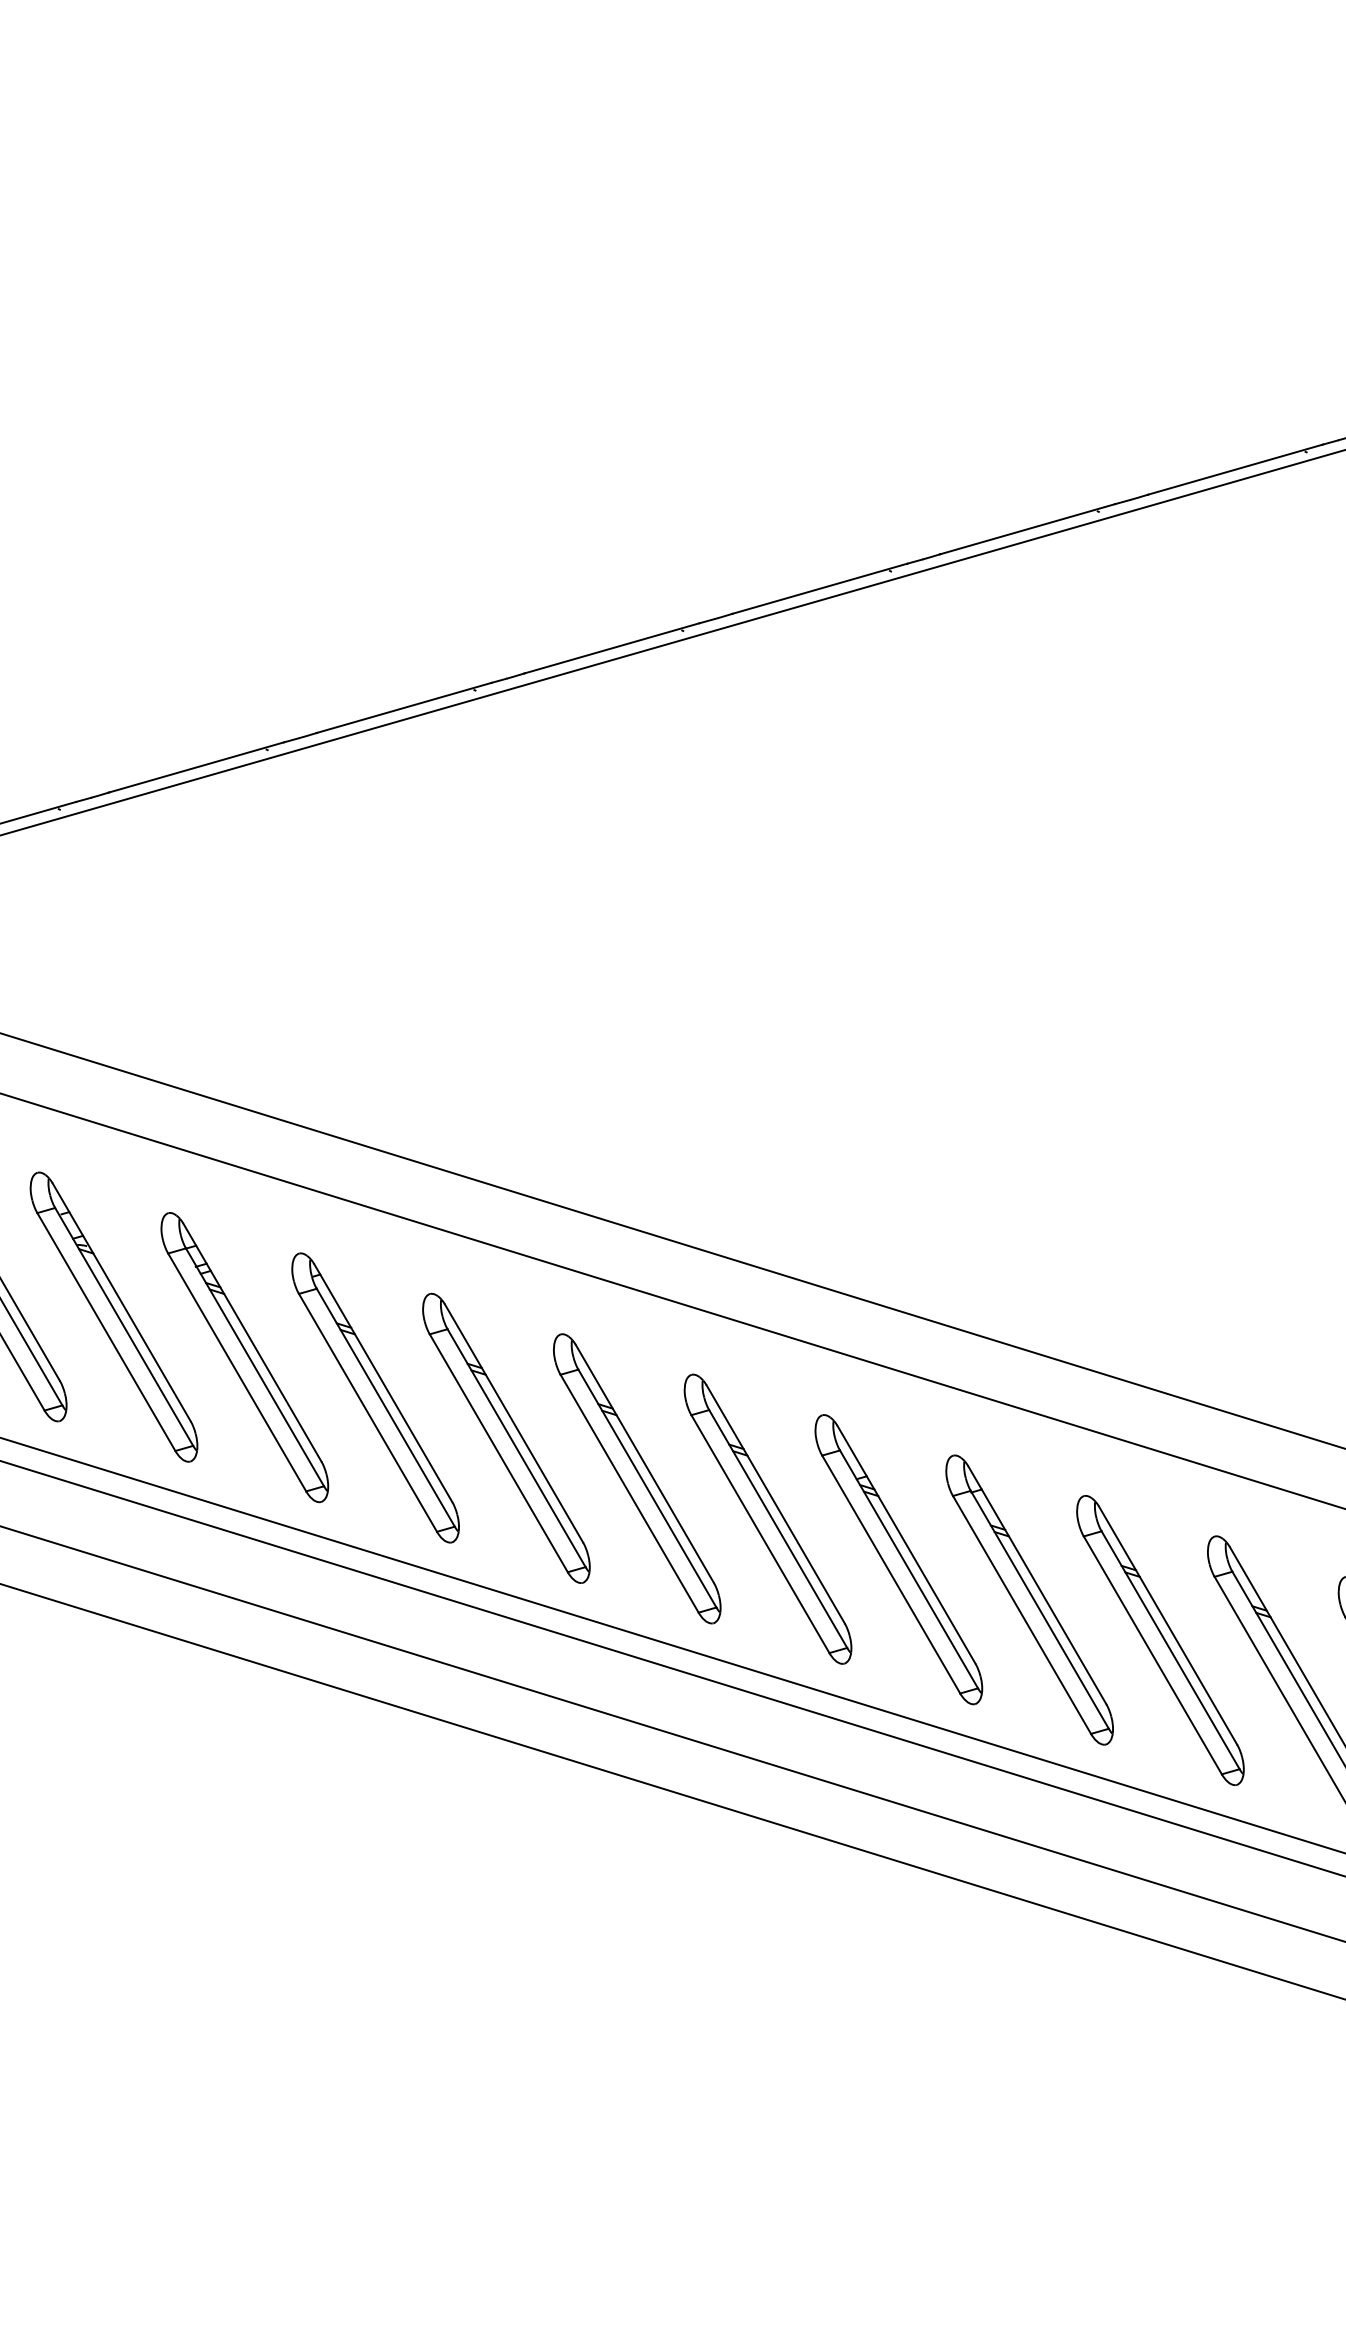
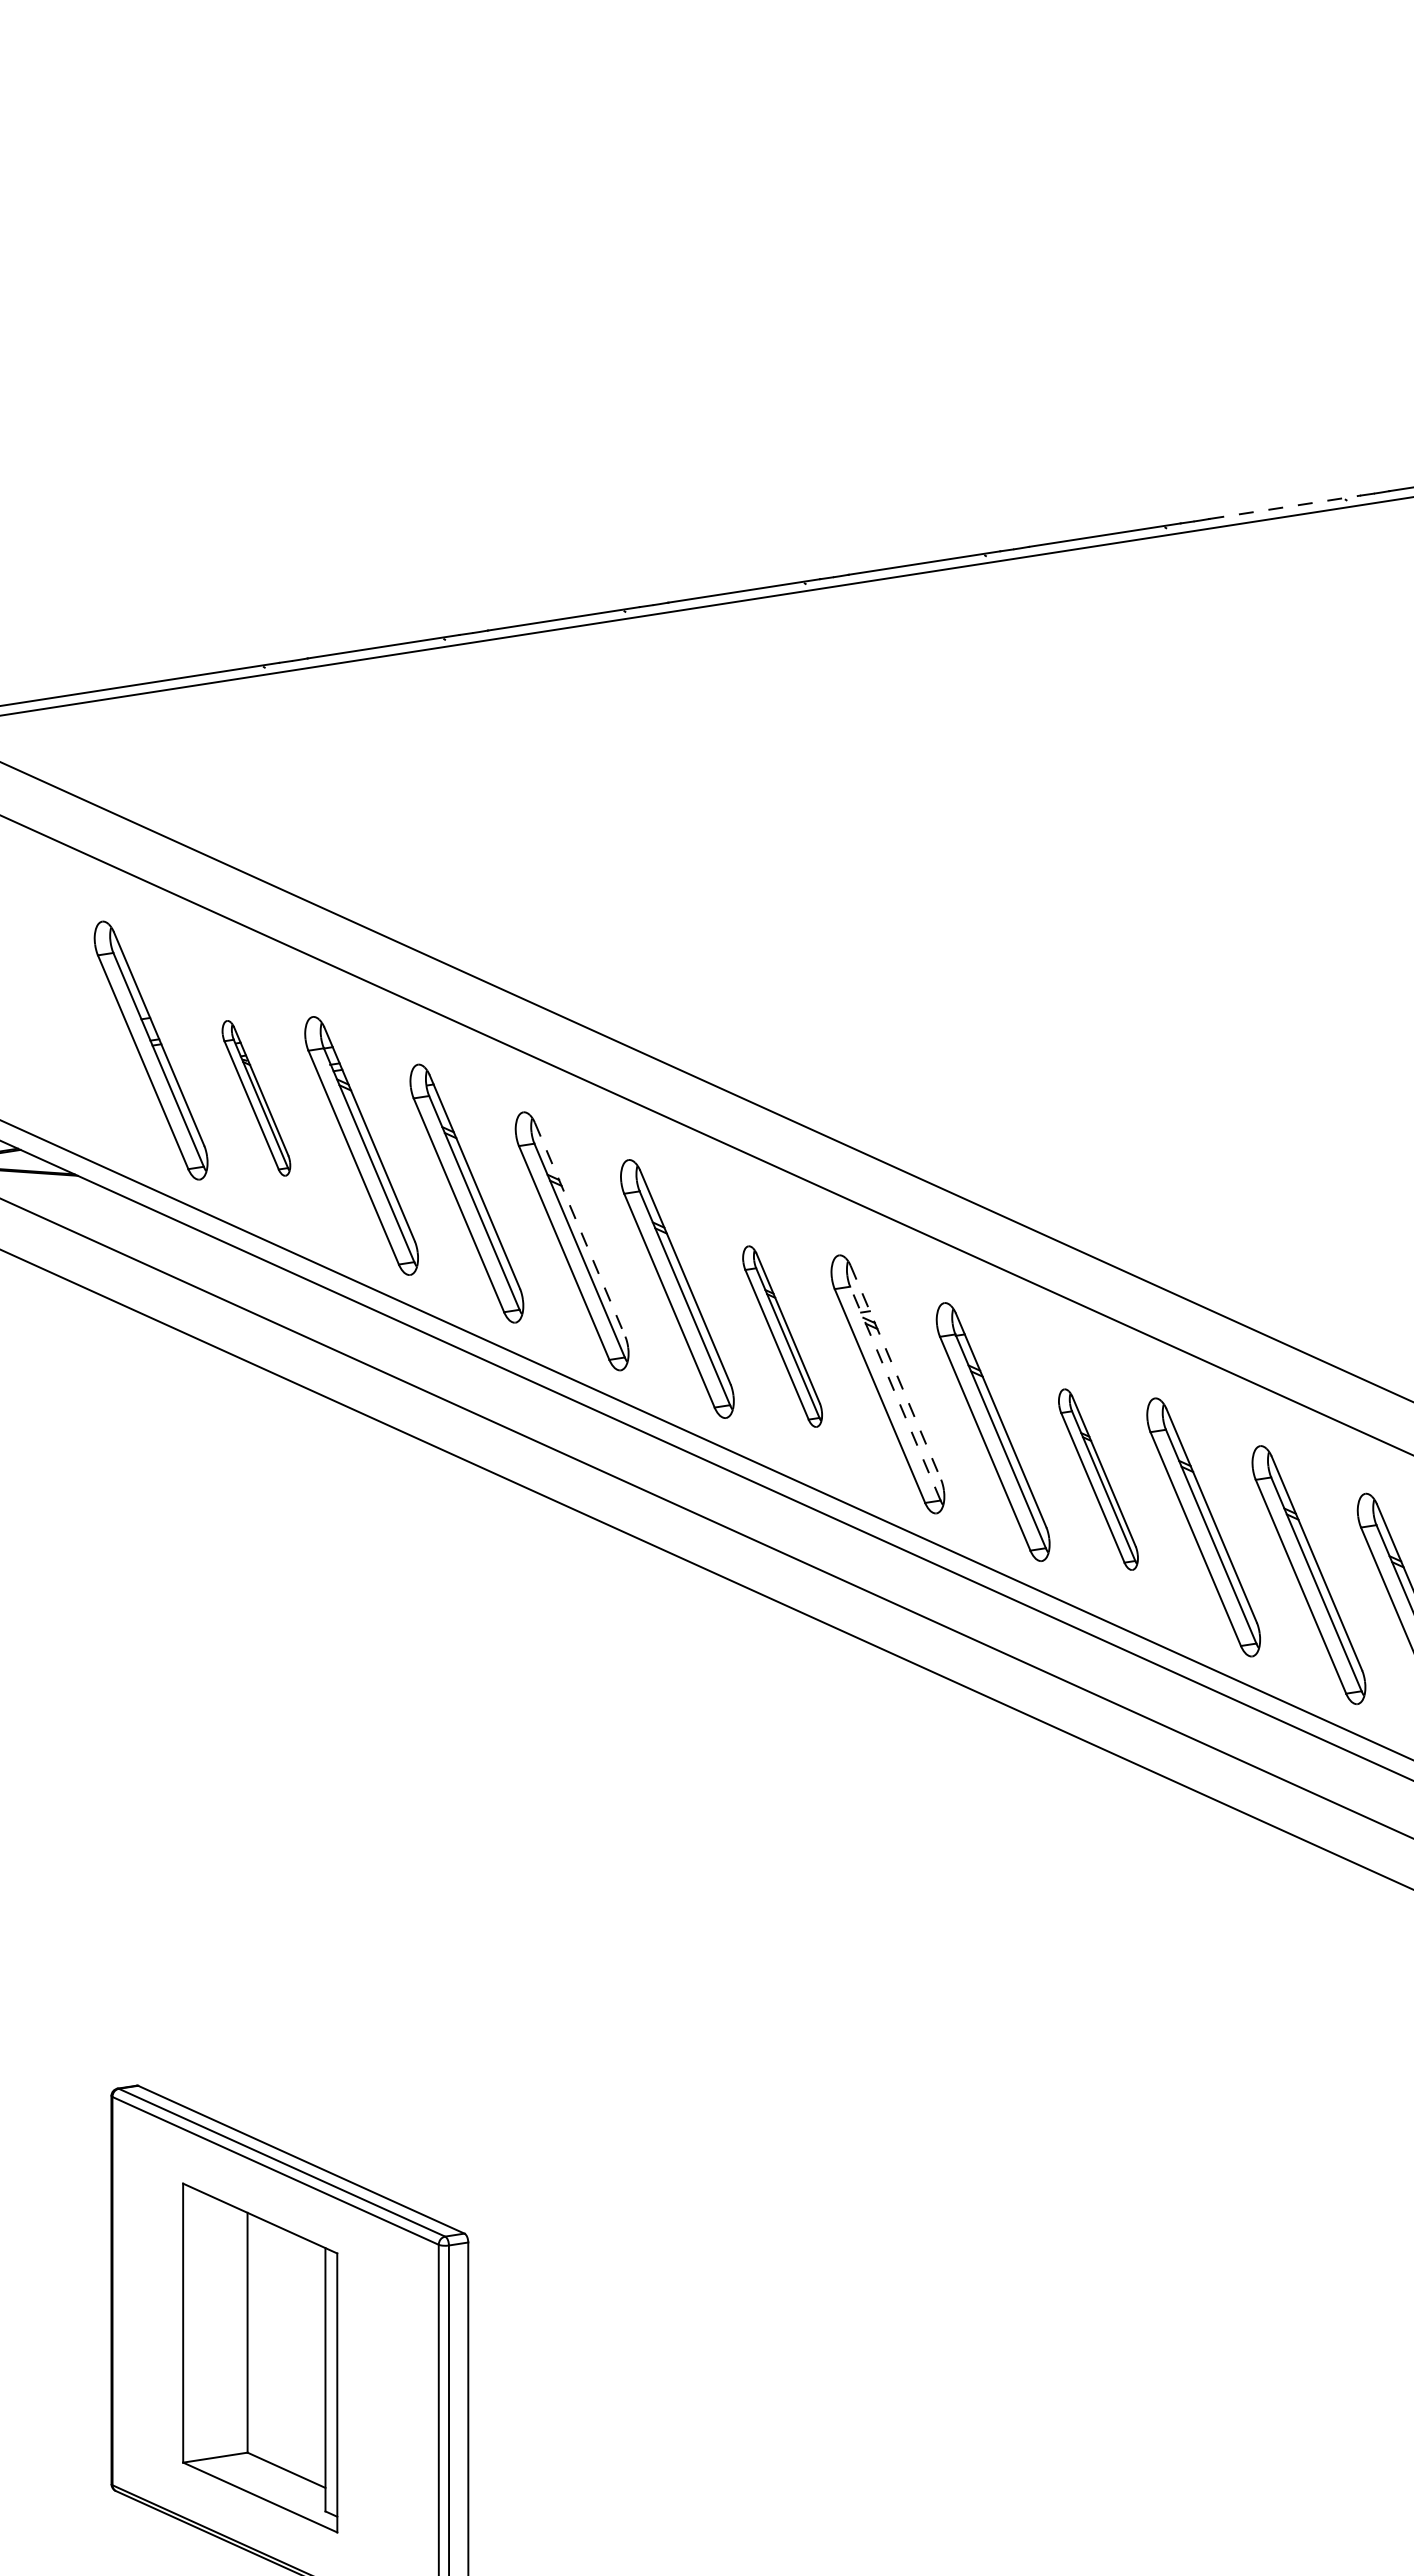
line: (1235, 469) -> (1285, 507), solid -> dashed
part: (114, 1317) -> (256, 1098), size x0.6
line: (514, 1424) -> (580, 1230), solid -> dashed
part: (767, 1519) -> (782, 1336), size x0.7
line: (907, 1545) -> (896, 1373), solid -> dashed
line: (909, 1569) -> (895, 1393), solid -> dashed
part: (1160, 1640) -> (1098, 1479), size x0.7

